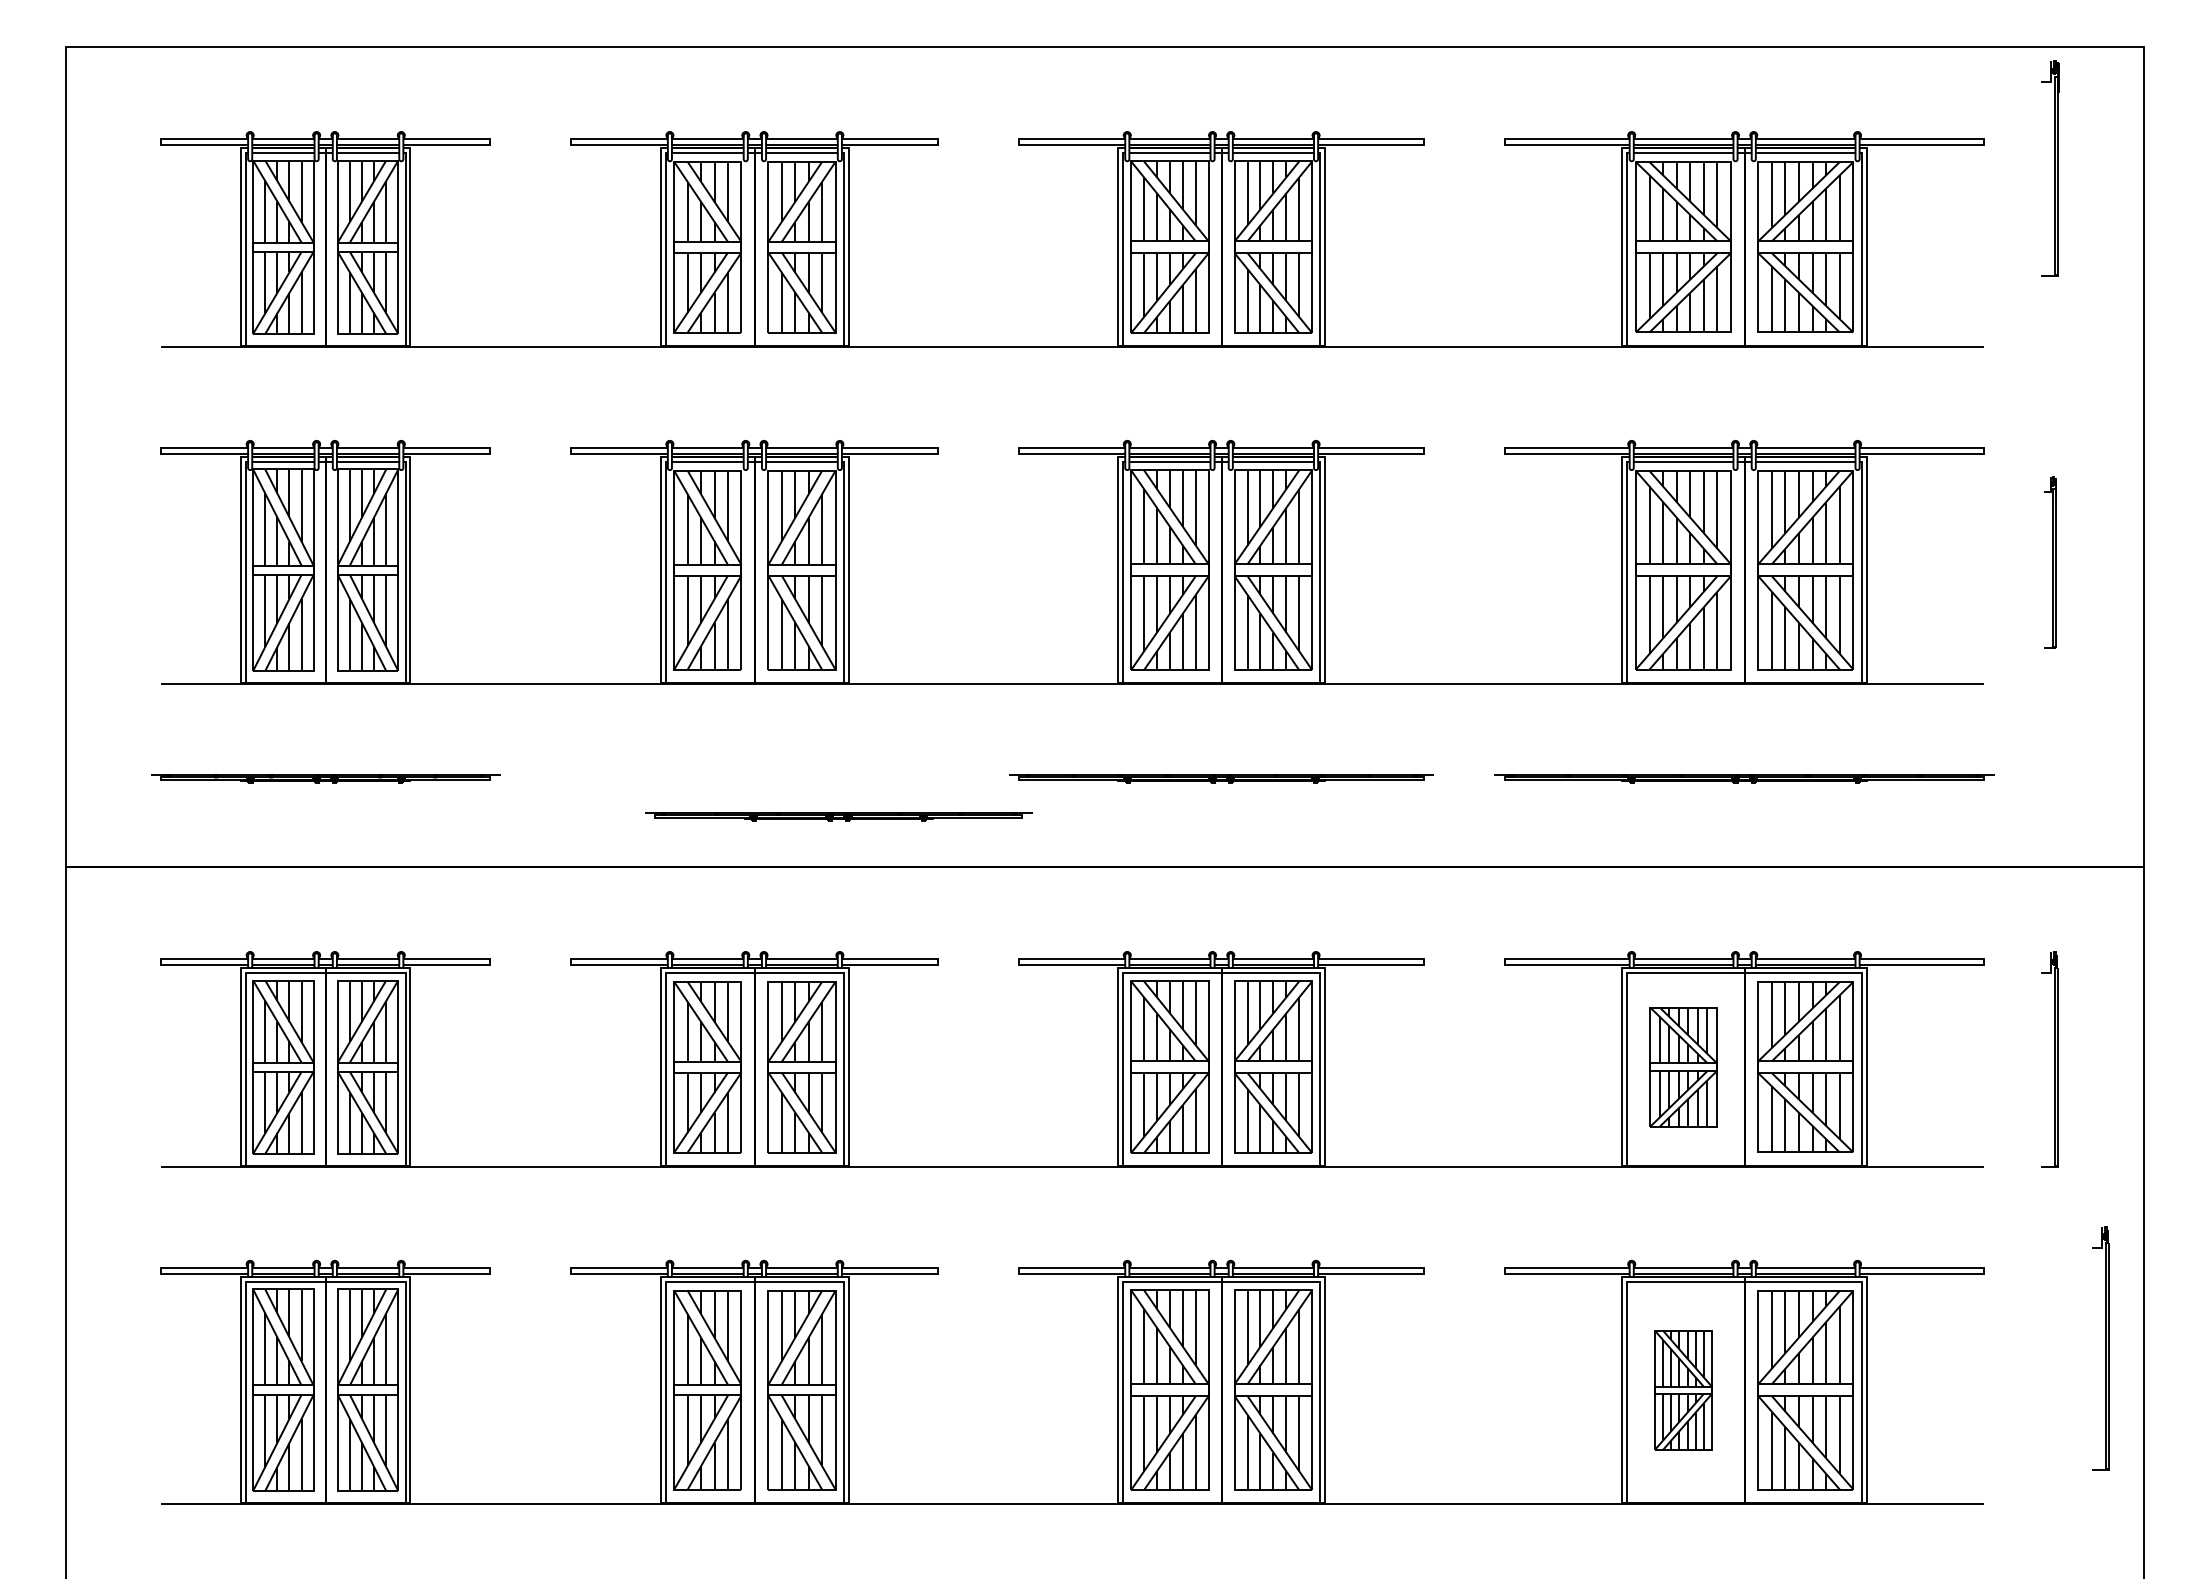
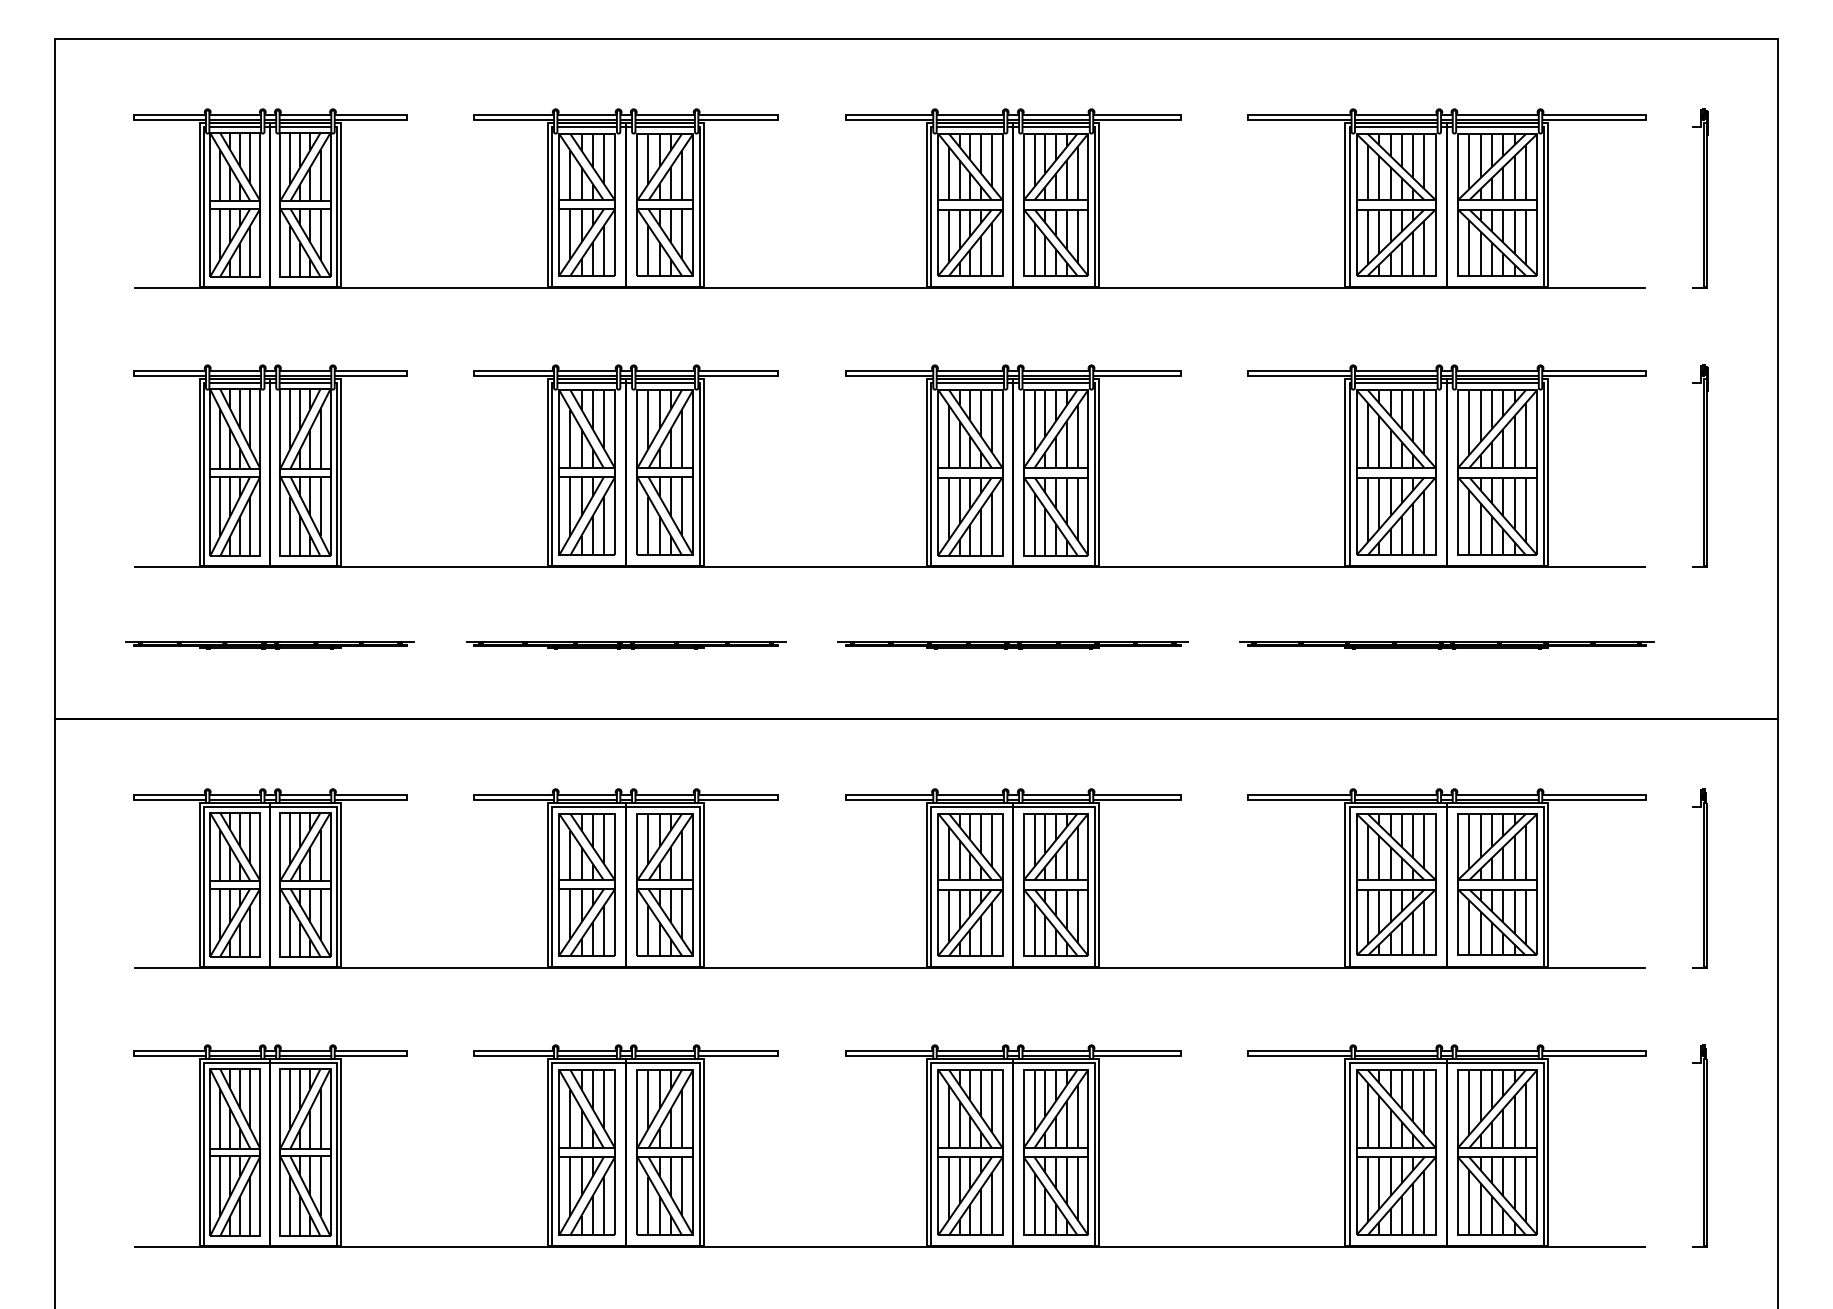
part: (2050, 168) -> (1700, 198), moved
part: (2050, 562) -> (1700, 466), size x1.43
part: (838, 816) -> (625, 645), moved
part: (1683, 1066) -> (1396, 884), size x1.43
part: (2100, 1348) -> (1699, 1146), moved
part: (1683, 1390) -> (1396, 1152), size x1.67

